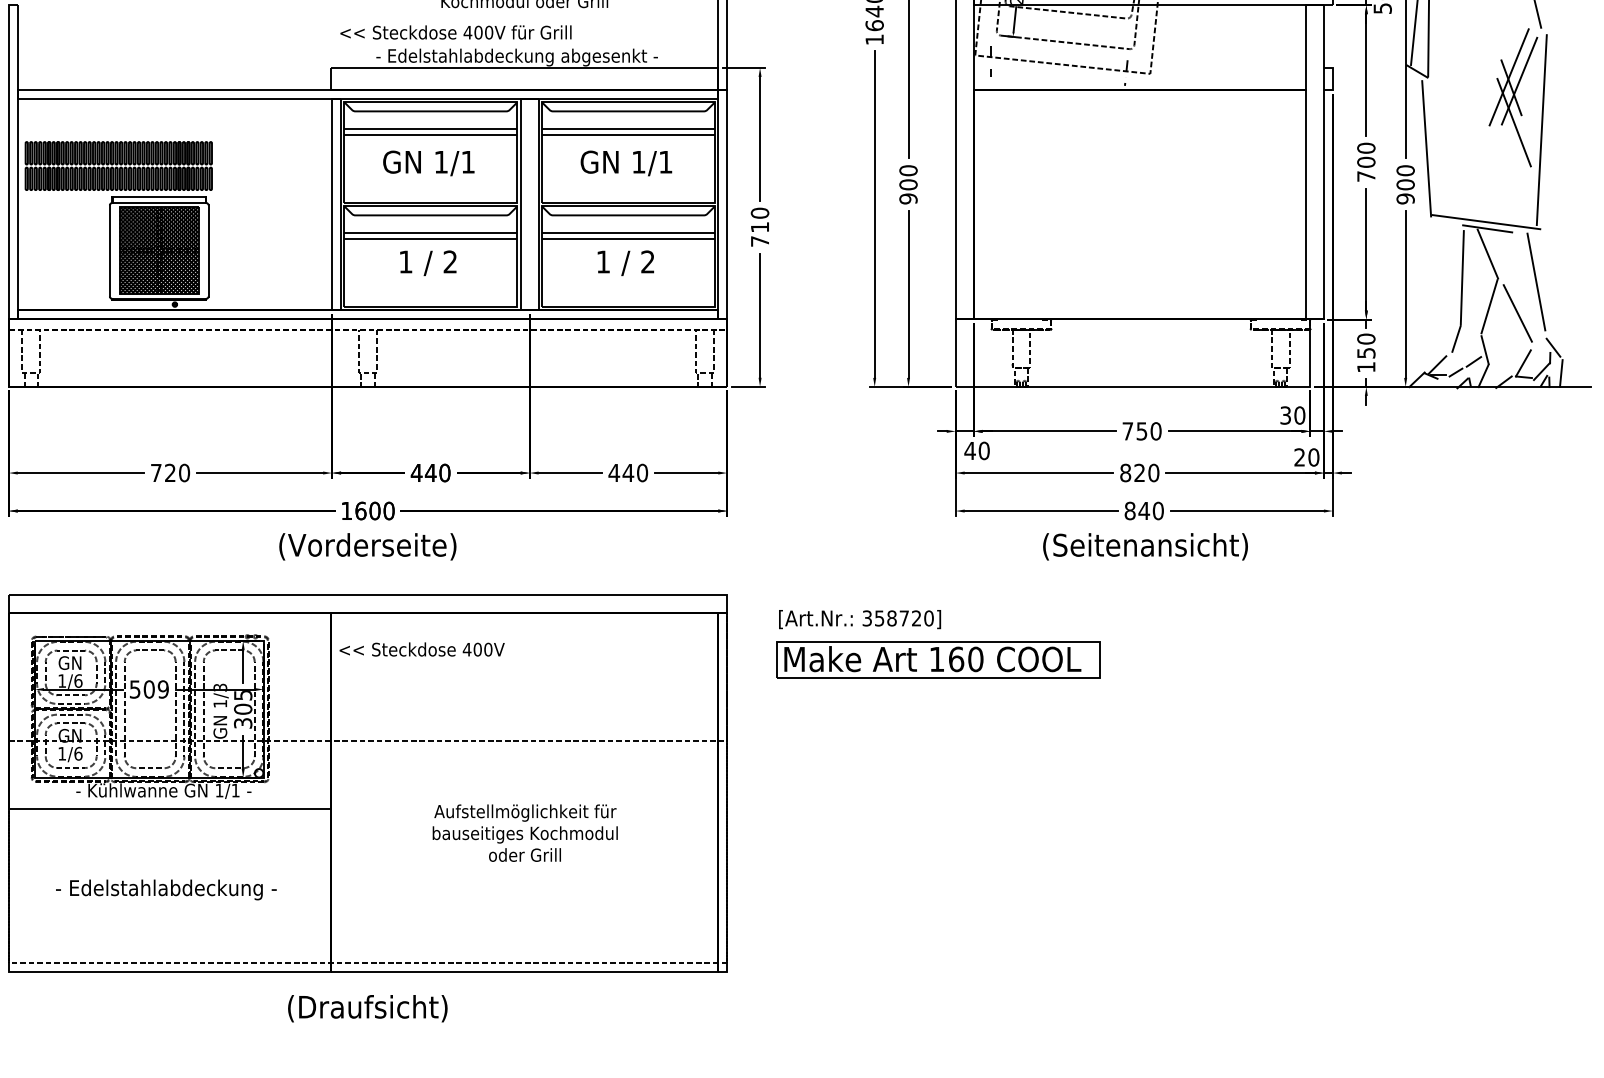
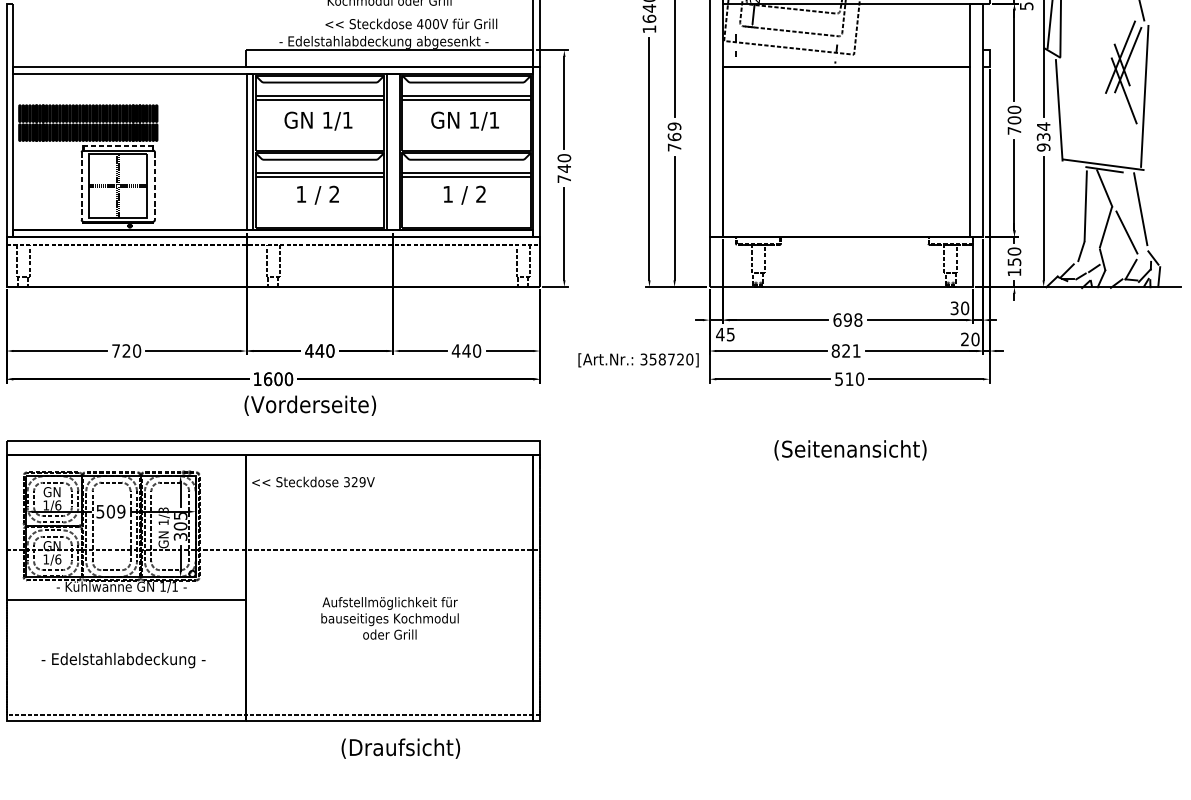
text: (455, 32) -> (411, 23), moved
text: (1405, 177) -> (1043, 131), 900 -> 934
text: (908, 184) -> (674, 136), 900 -> 769
line: (158, 196) -> (117, 145), solid -> dashed
text: (759, 227) -> (563, 168), 710 -> 740
line: (109, 250) -> (81, 185), solid -> dashed
hatch: (158, 250) -> (117, 185), removed
line: (208, 250) -> (154, 185), solid -> dashed
text: (1141, 431) -> (847, 320), 750 -> 698
text: (983, 450) -> (730, 334), 40 -> 45
text: (1153, 472) -> (856, 350), 820 -> 821
text: (1137, 510) -> (844, 378), 840 -> 510
text: (367, 546) -> (310, 405), moved
text: (1145, 546) -> (850, 450), moved
text: (860, 619) -> (638, 360), moved
text: (477, 649) -> (354, 482), 400V -> 329V
part: (938, 659) -> (696, 489), removed
text: (367, 1008) -> (400, 748), moved

